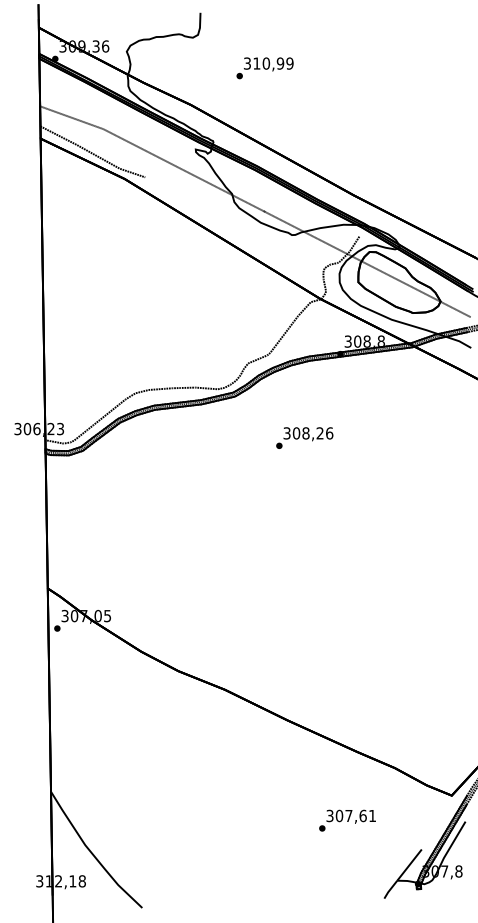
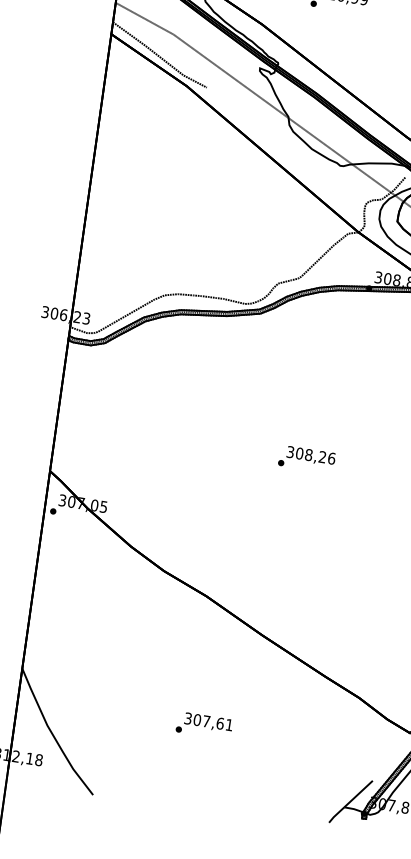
text: (304, 437) -> (306, 458), moved
text: (347, 820) -> (204, 725), moved

